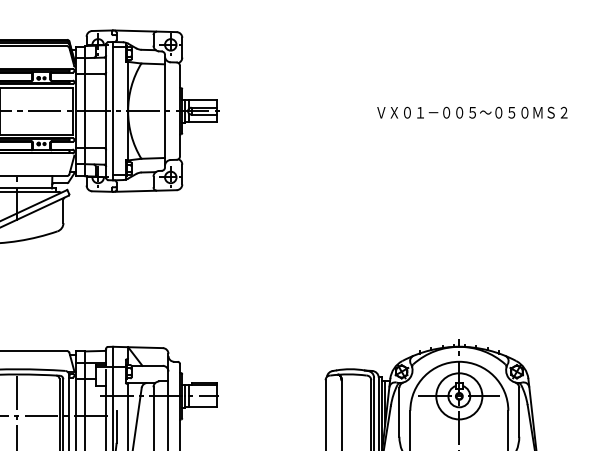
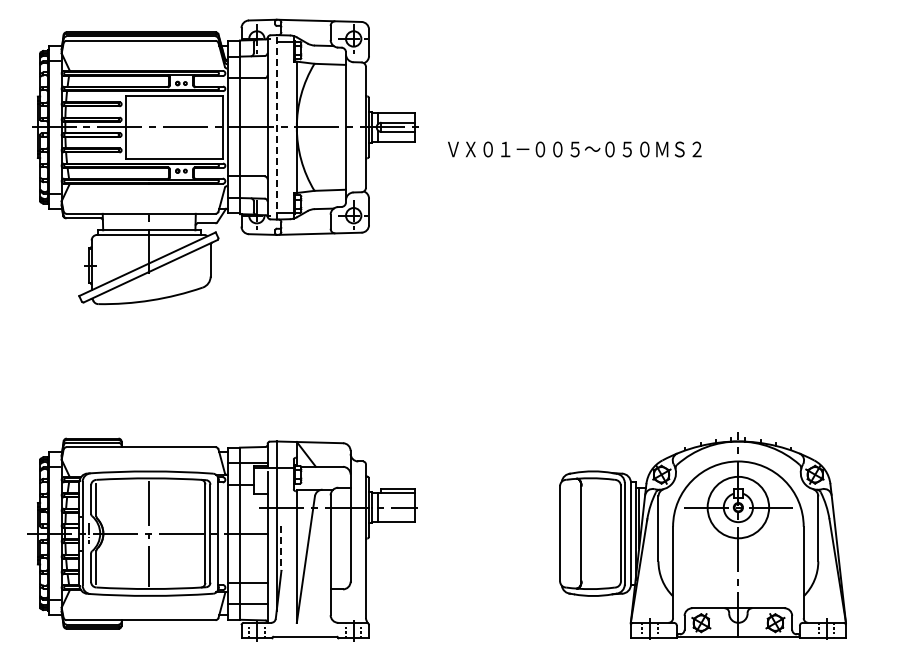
line: (112, 110) -> (276, 126), solid -> dashed
text: (472, 112) -> (574, 149), moved
line: (116, 427) -> (281, 548), solid -> dashed

